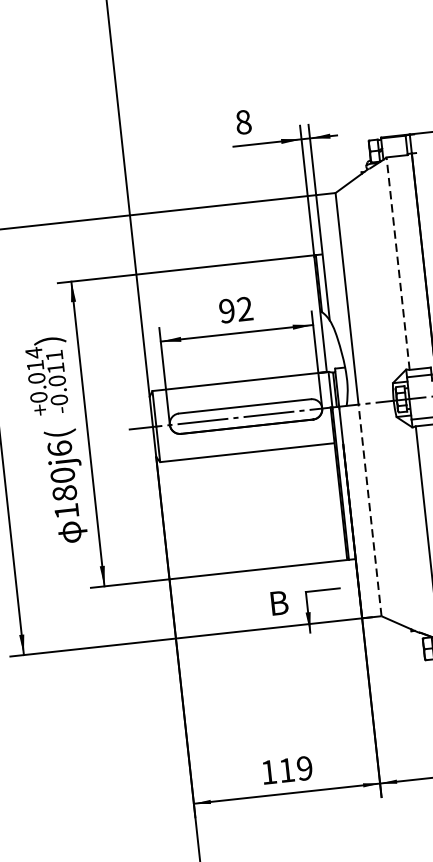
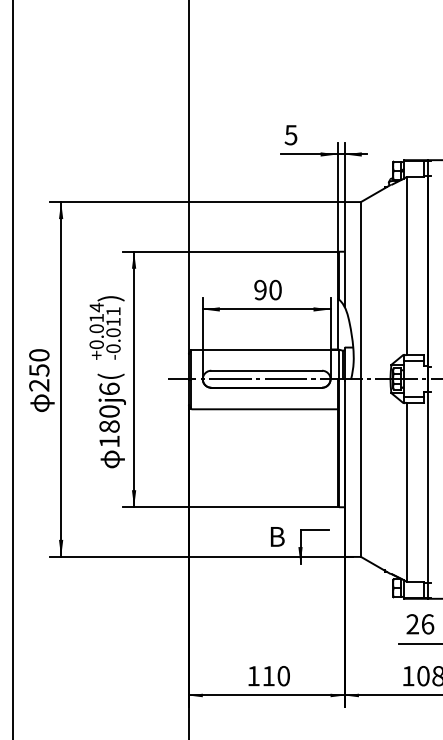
text: (242, 122) -> (290, 135), 8 -> 5
line: (398, 262) -> (406, 265), dashed -> solid
text: (245, 309) -> (275, 290), 92 -> 90
line: (370, 510) -> (361, 468), dashed -> solid
text: (304, 768) -> (283, 676), 119 -> 110

